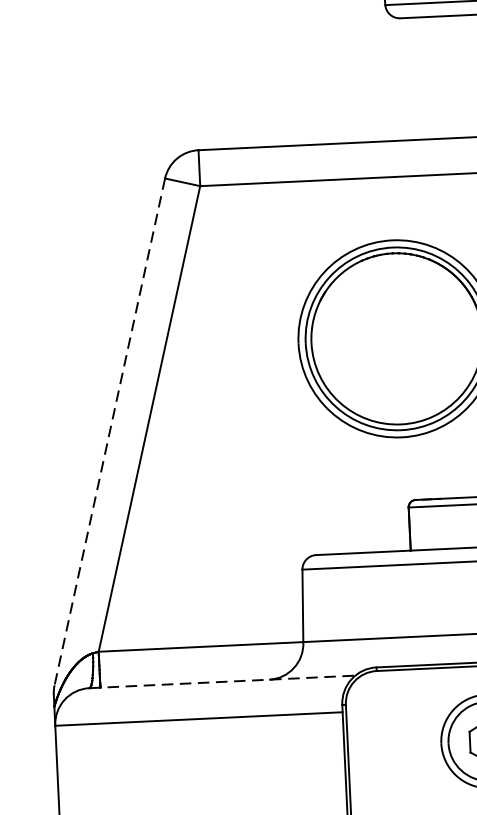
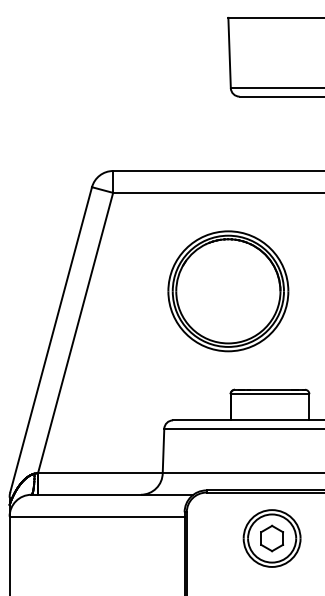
line: (110, 431) -> (51, 339), dashed -> solid
line: (222, 681) -> (112, 494), dashed -> solid

